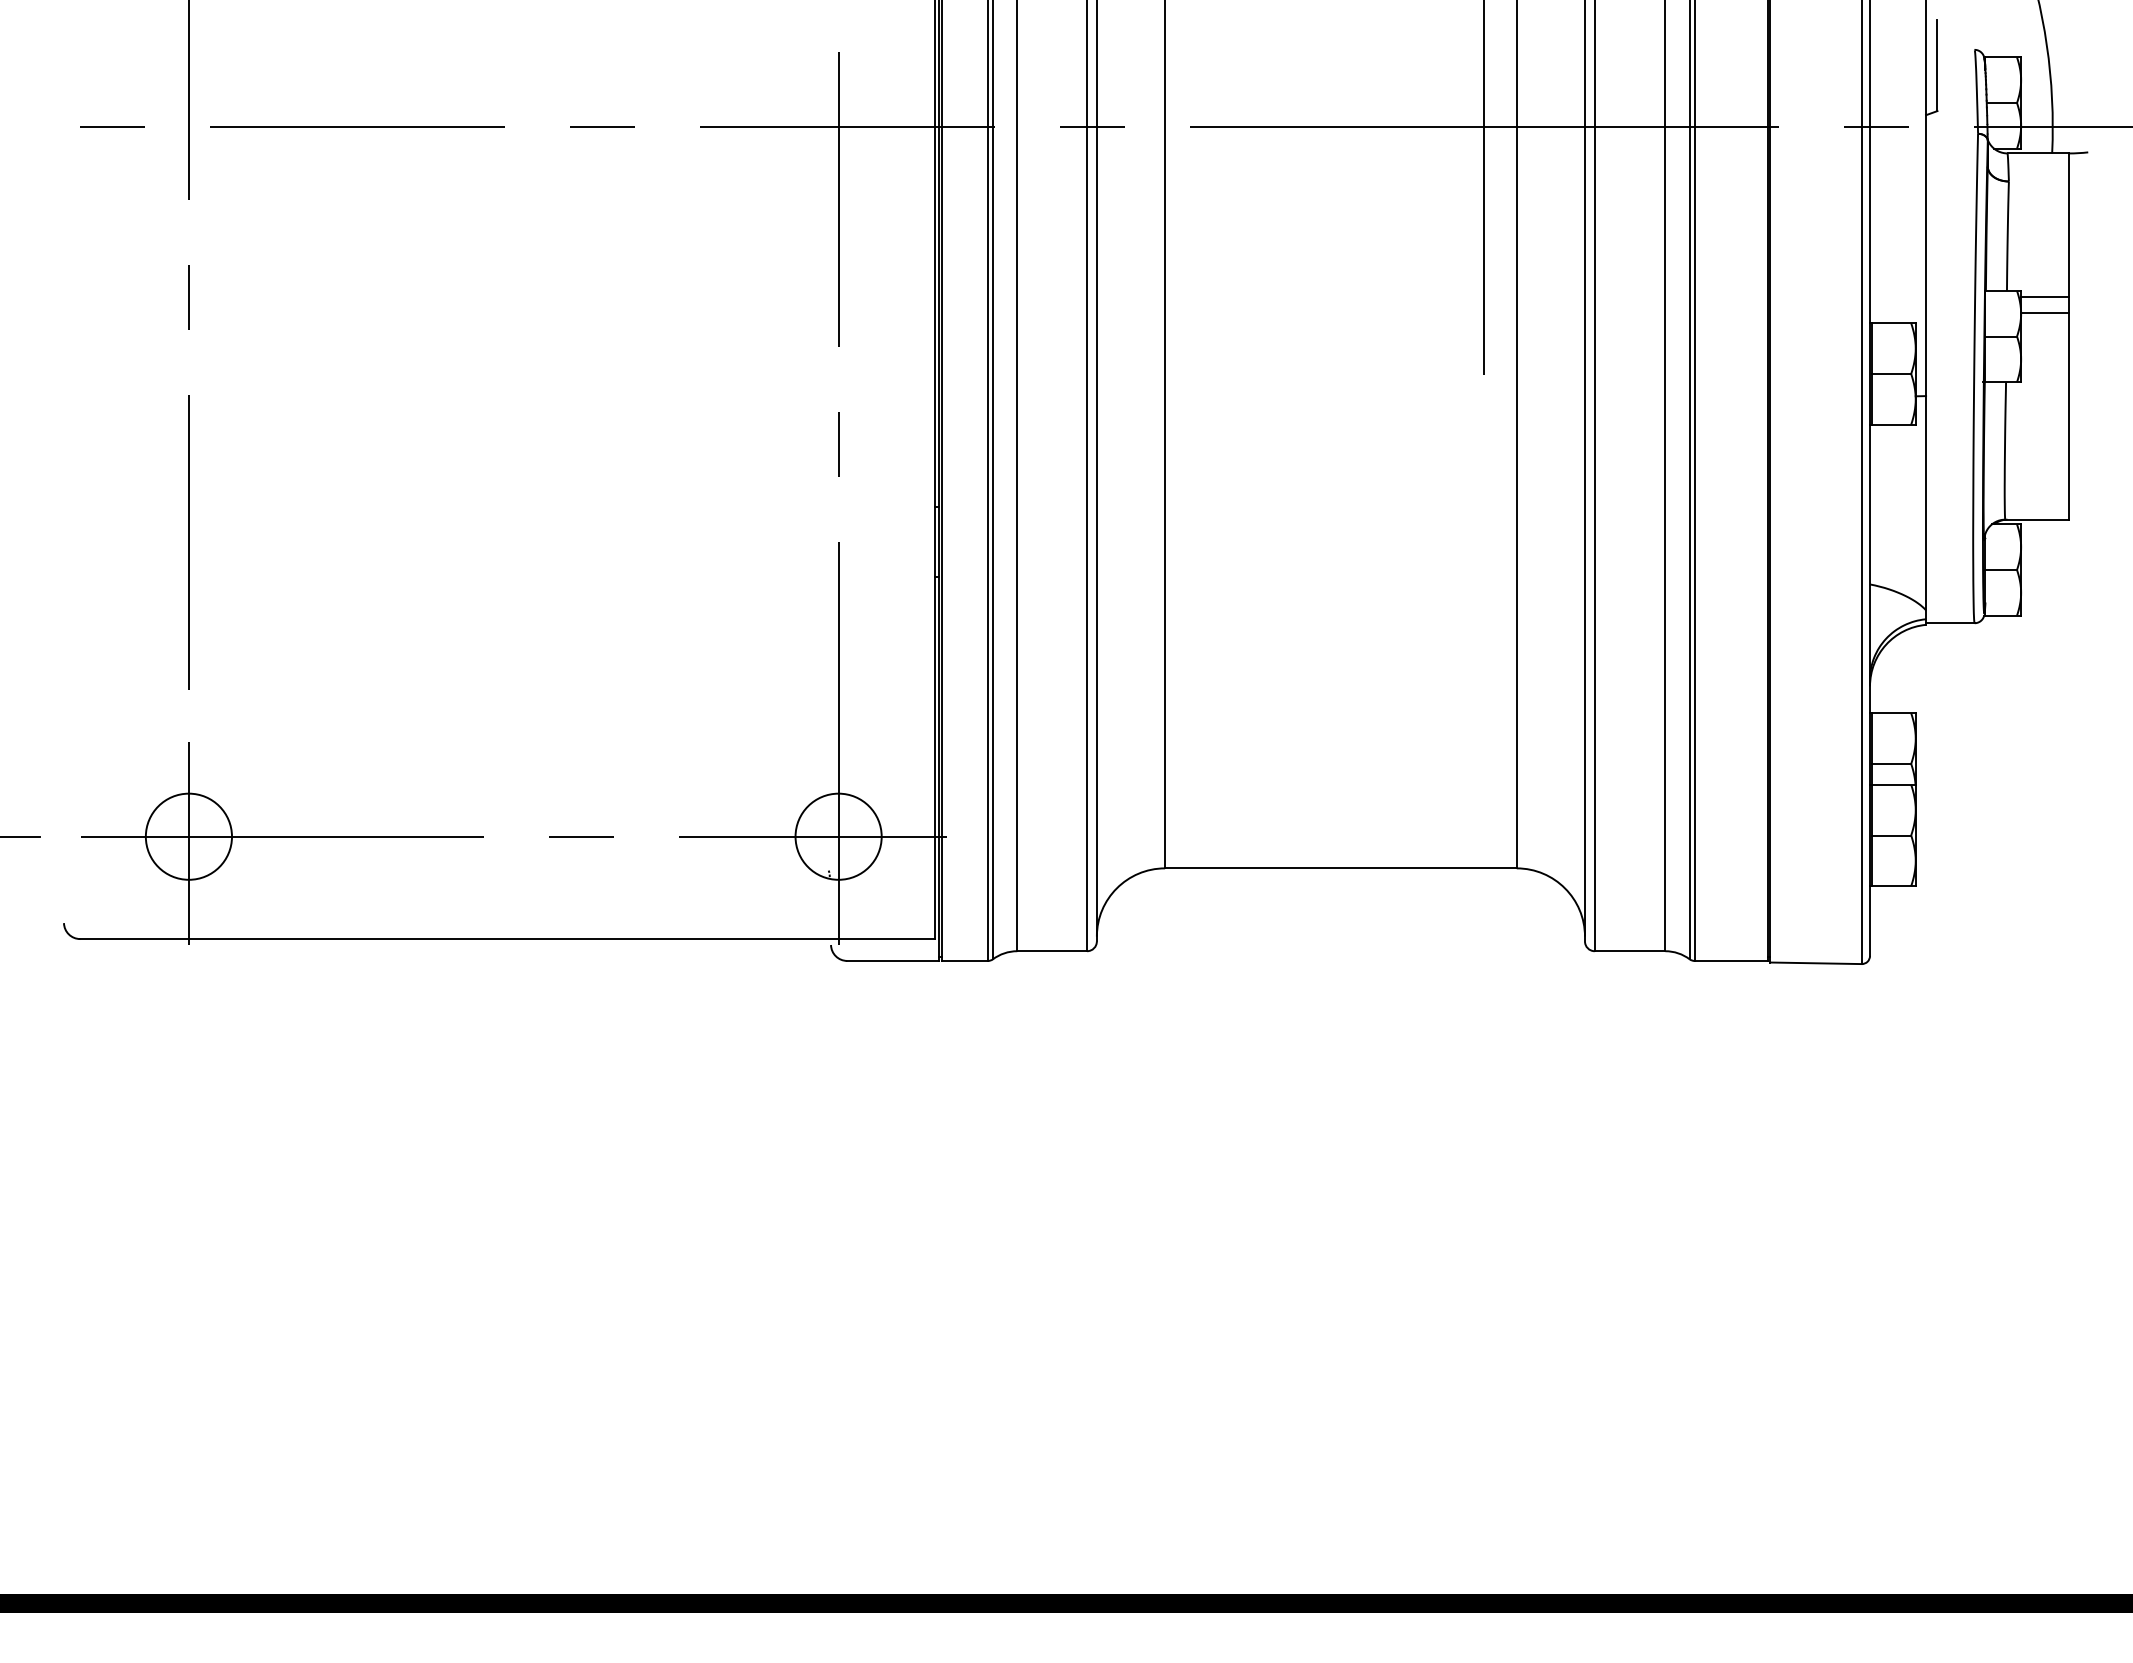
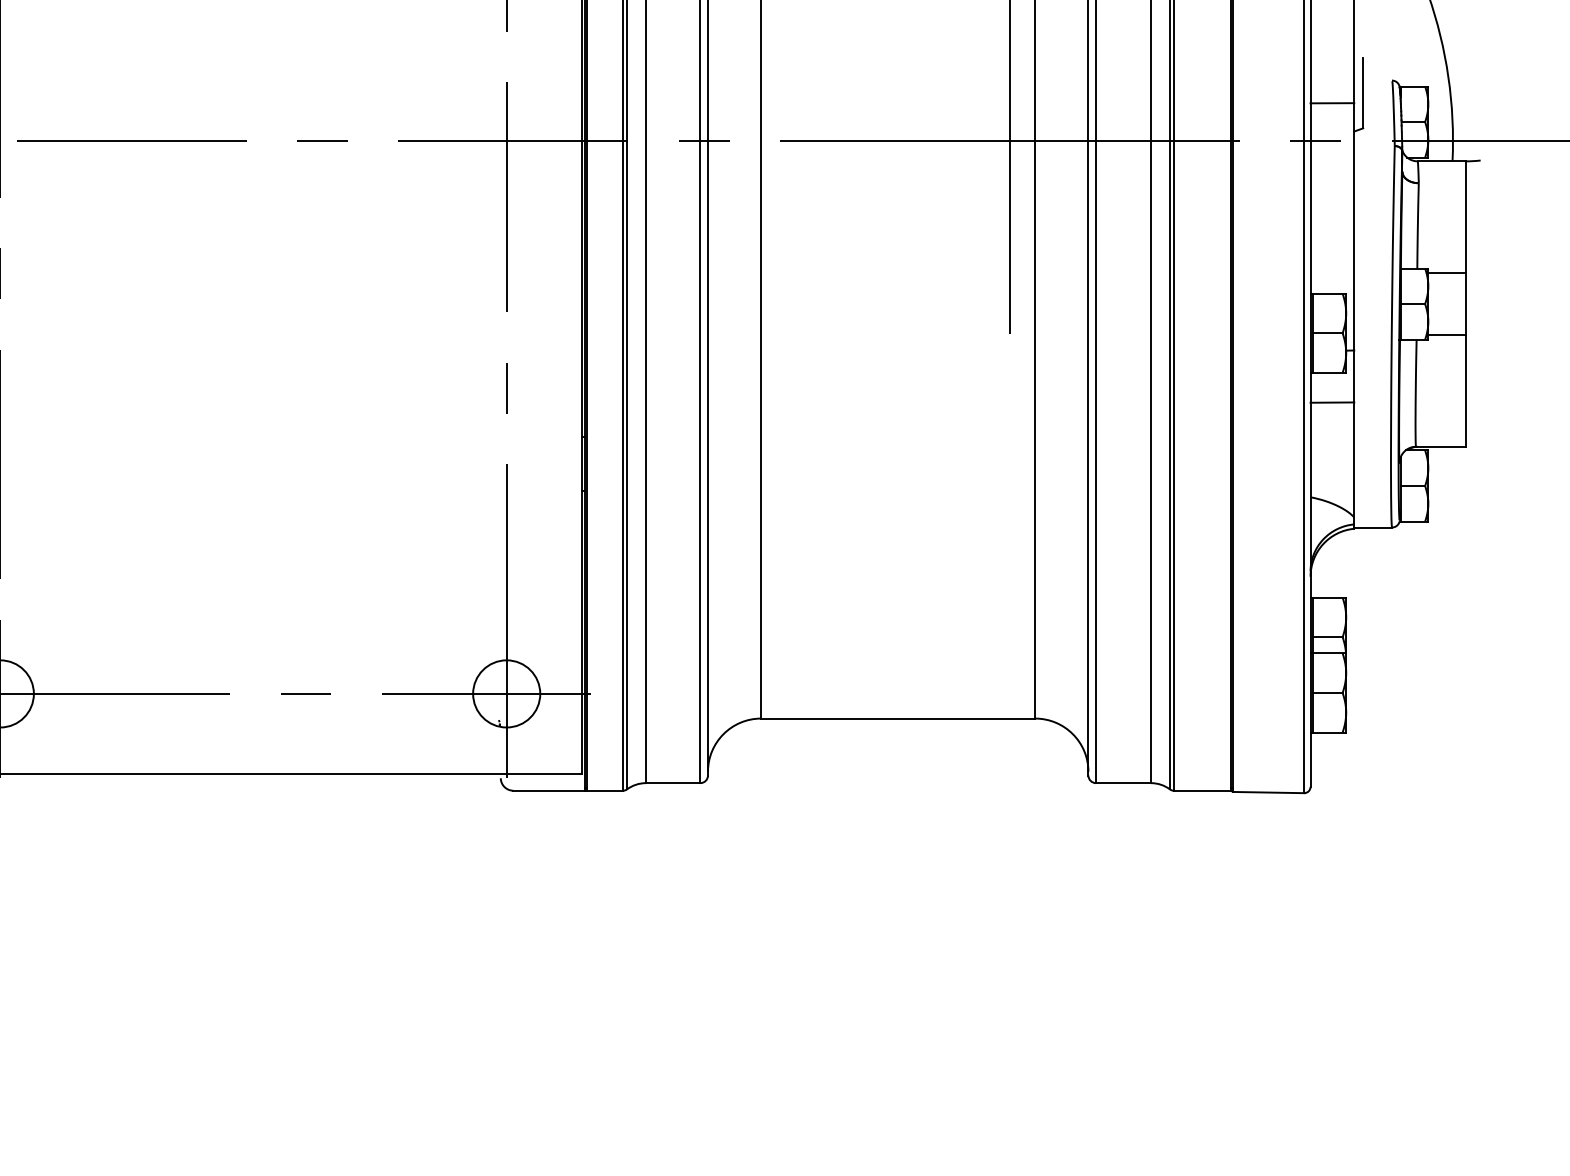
line: (1898, 78) -> (1332, 102), added
line: (2045, 312) -> (1447, 335), moved
line: (1898, 462) -> (1332, 402), added

